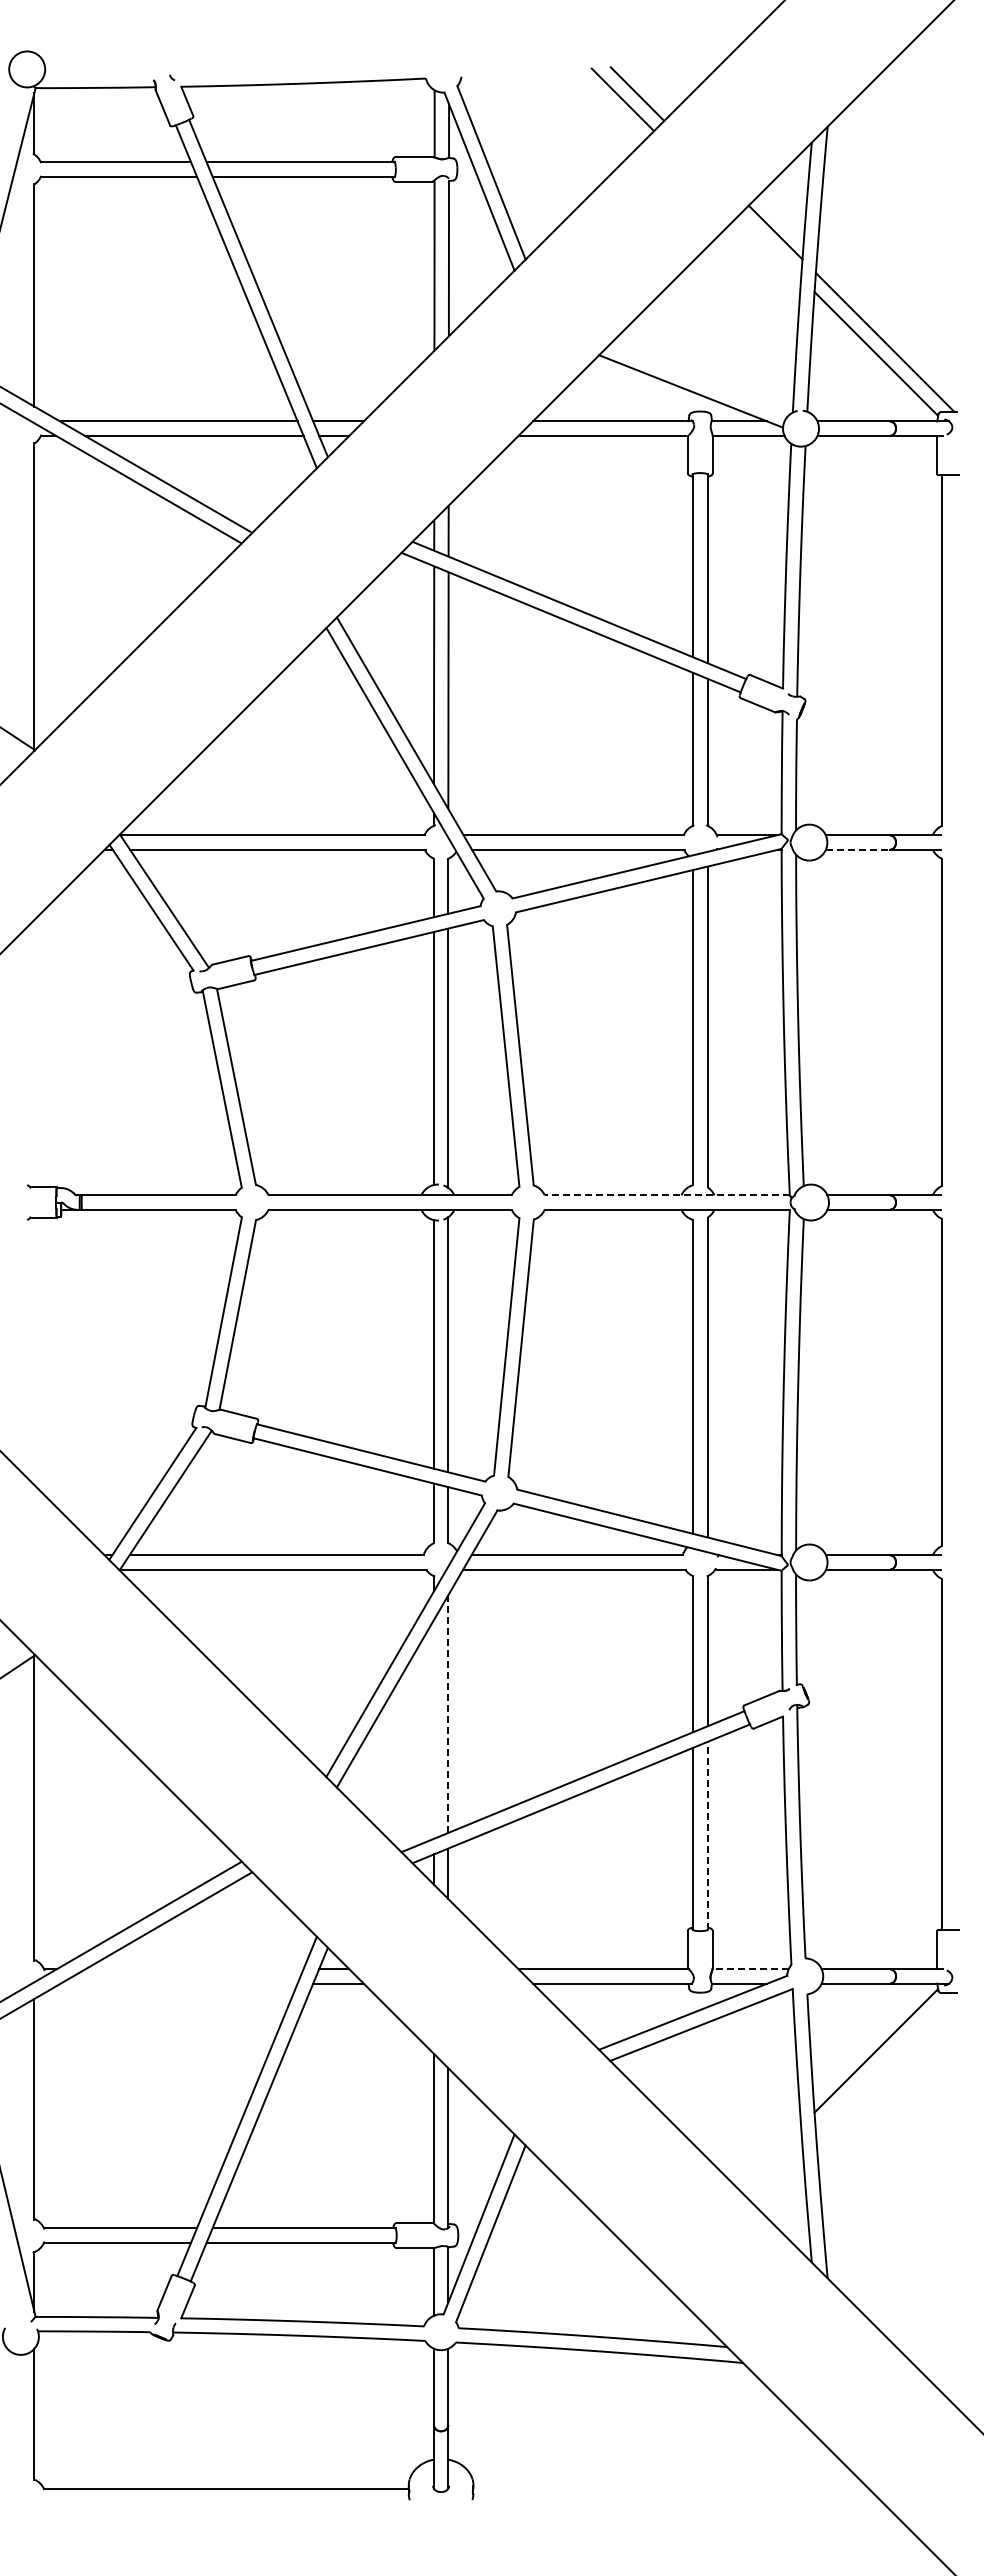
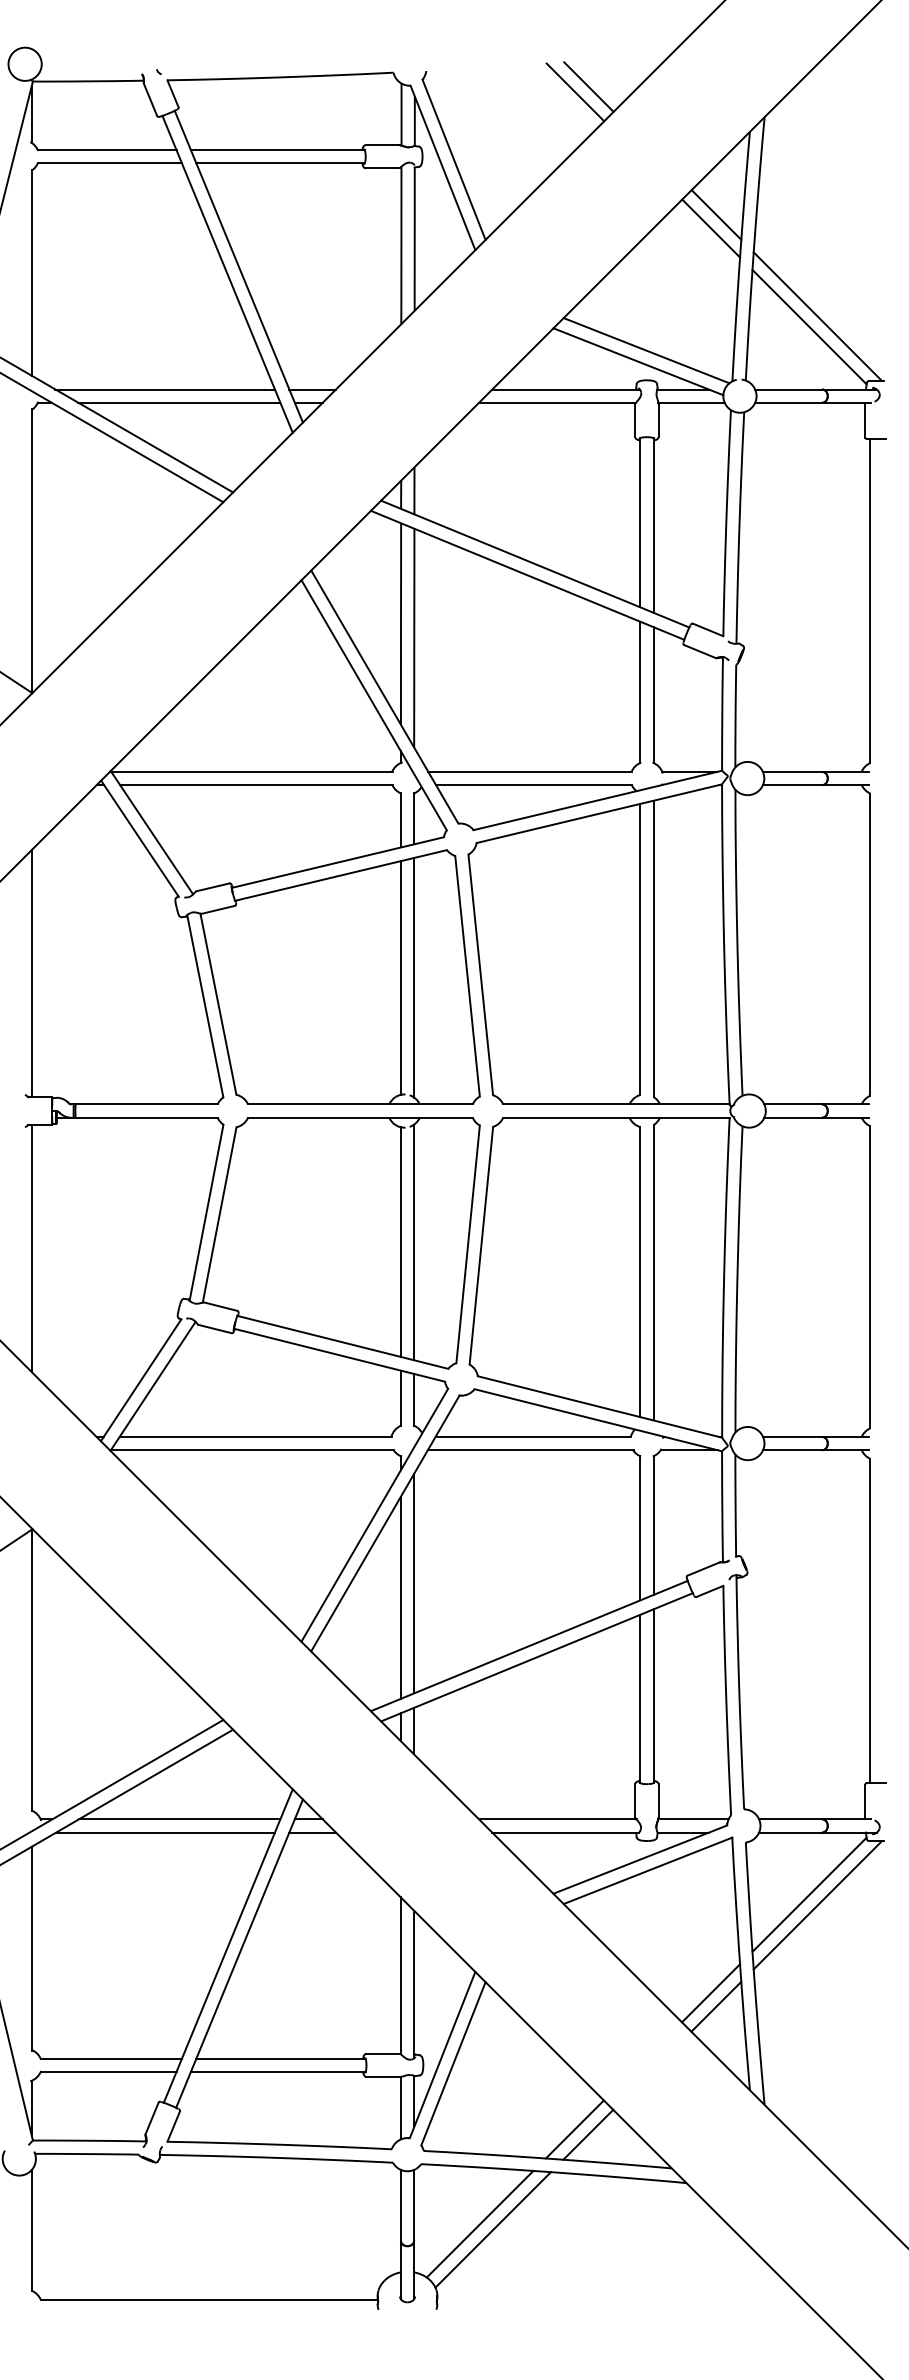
line: (769, 246) -> (710, 227), added
line: (699, 379) -> (646, 350), added
line: (857, 849) -> (792, 784), dashed -> solid
line: (34, 1053) -> (31, 973), added
line: (667, 1195) -> (616, 1104), dashed -> solid
line: (34, 1351) -> (31, 1248), added
line: (448, 1714) -> (414, 1584), dashed -> solid
line: (433, 1729) -> (400, 1597), added
line: (707, 1835) -> (653, 1695), dashed -> solid
line: (194, 1969) -> (179, 1819), added
line: (750, 1969) -> (693, 1819), dashed -> solid
line: (178, 1983) -> (164, 1832), added
line: (884, 2062) -> (817, 1905), added
line: (769, 2157) -> (710, 1993), added
line: (775, 2172) -> (716, 2007), added
line: (621, 2304) -> (574, 2129), added
line: (636, 2310) -> (587, 2134), added
line: (519, 2407) -> (479, 2224), added
line: (533, 2413) -> (492, 2229), added

